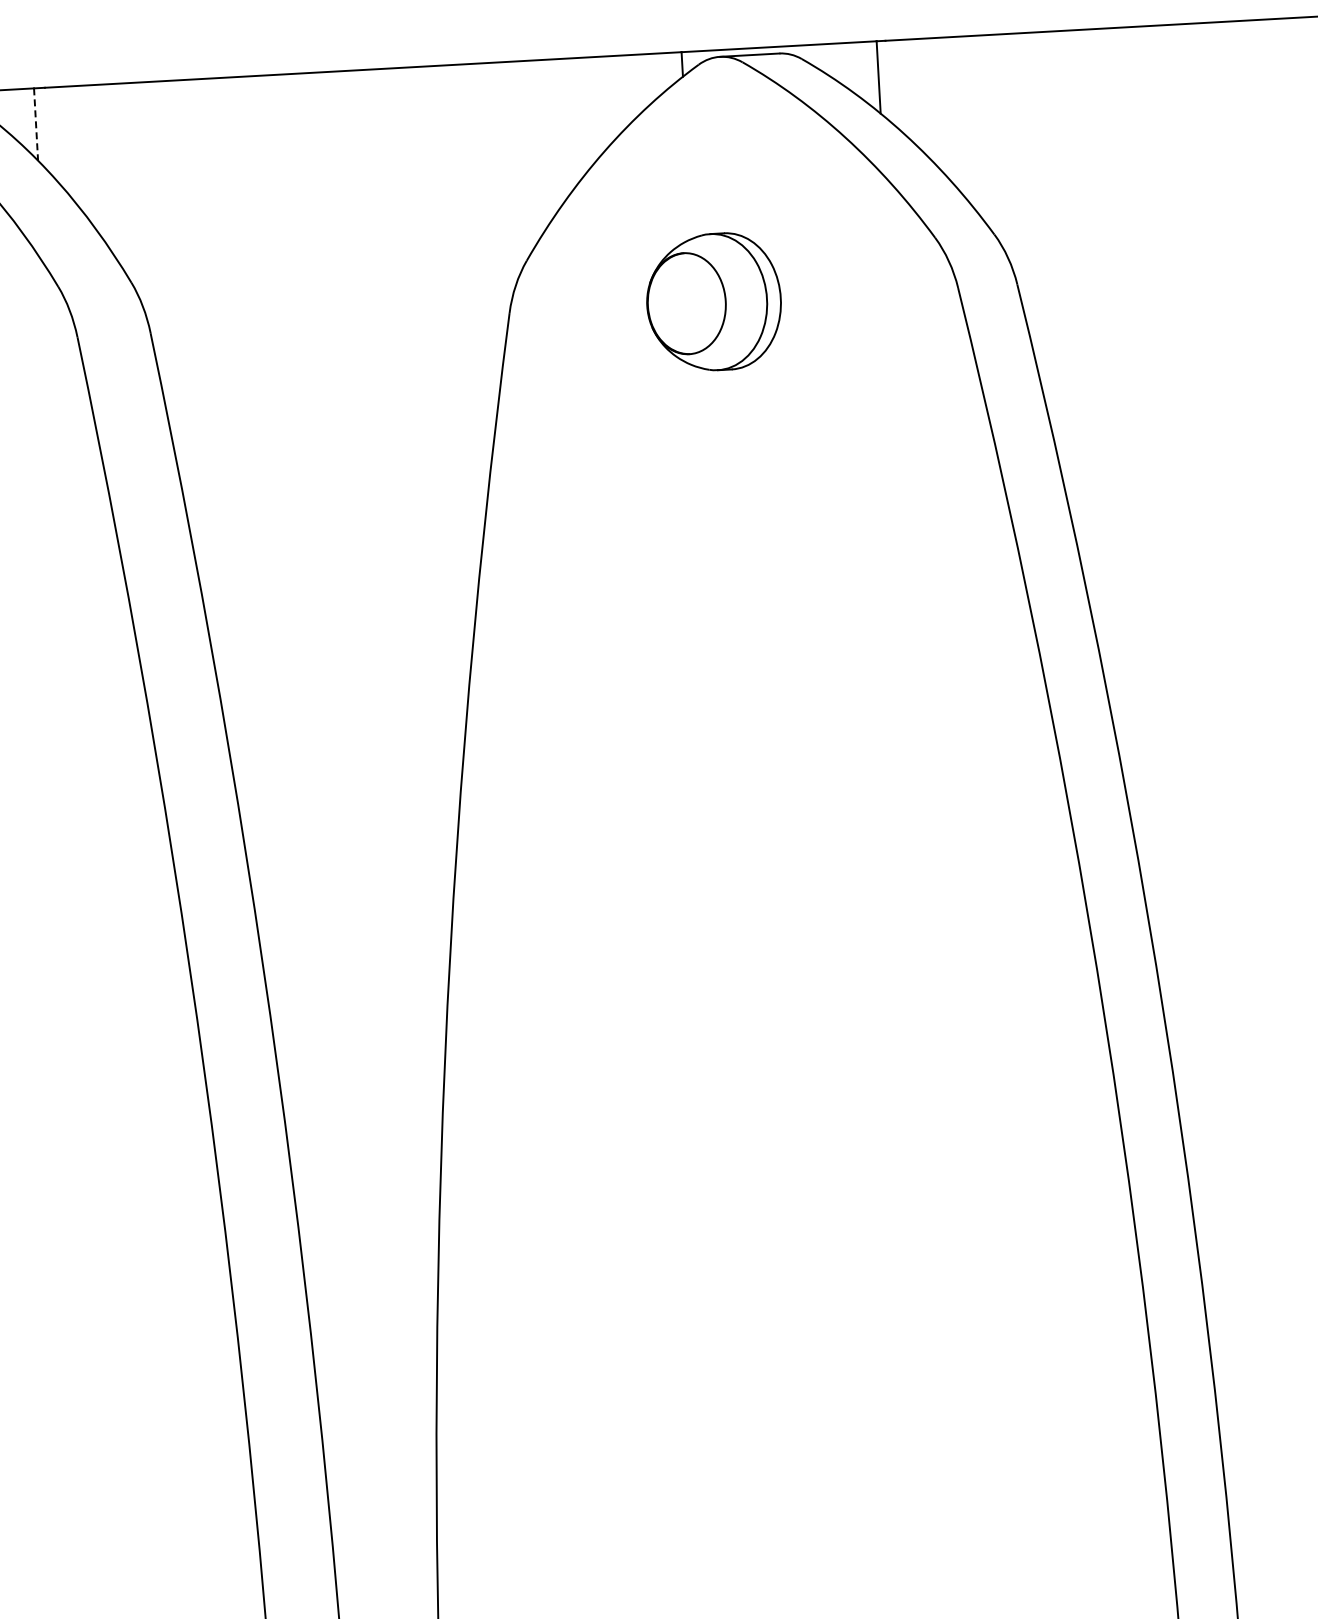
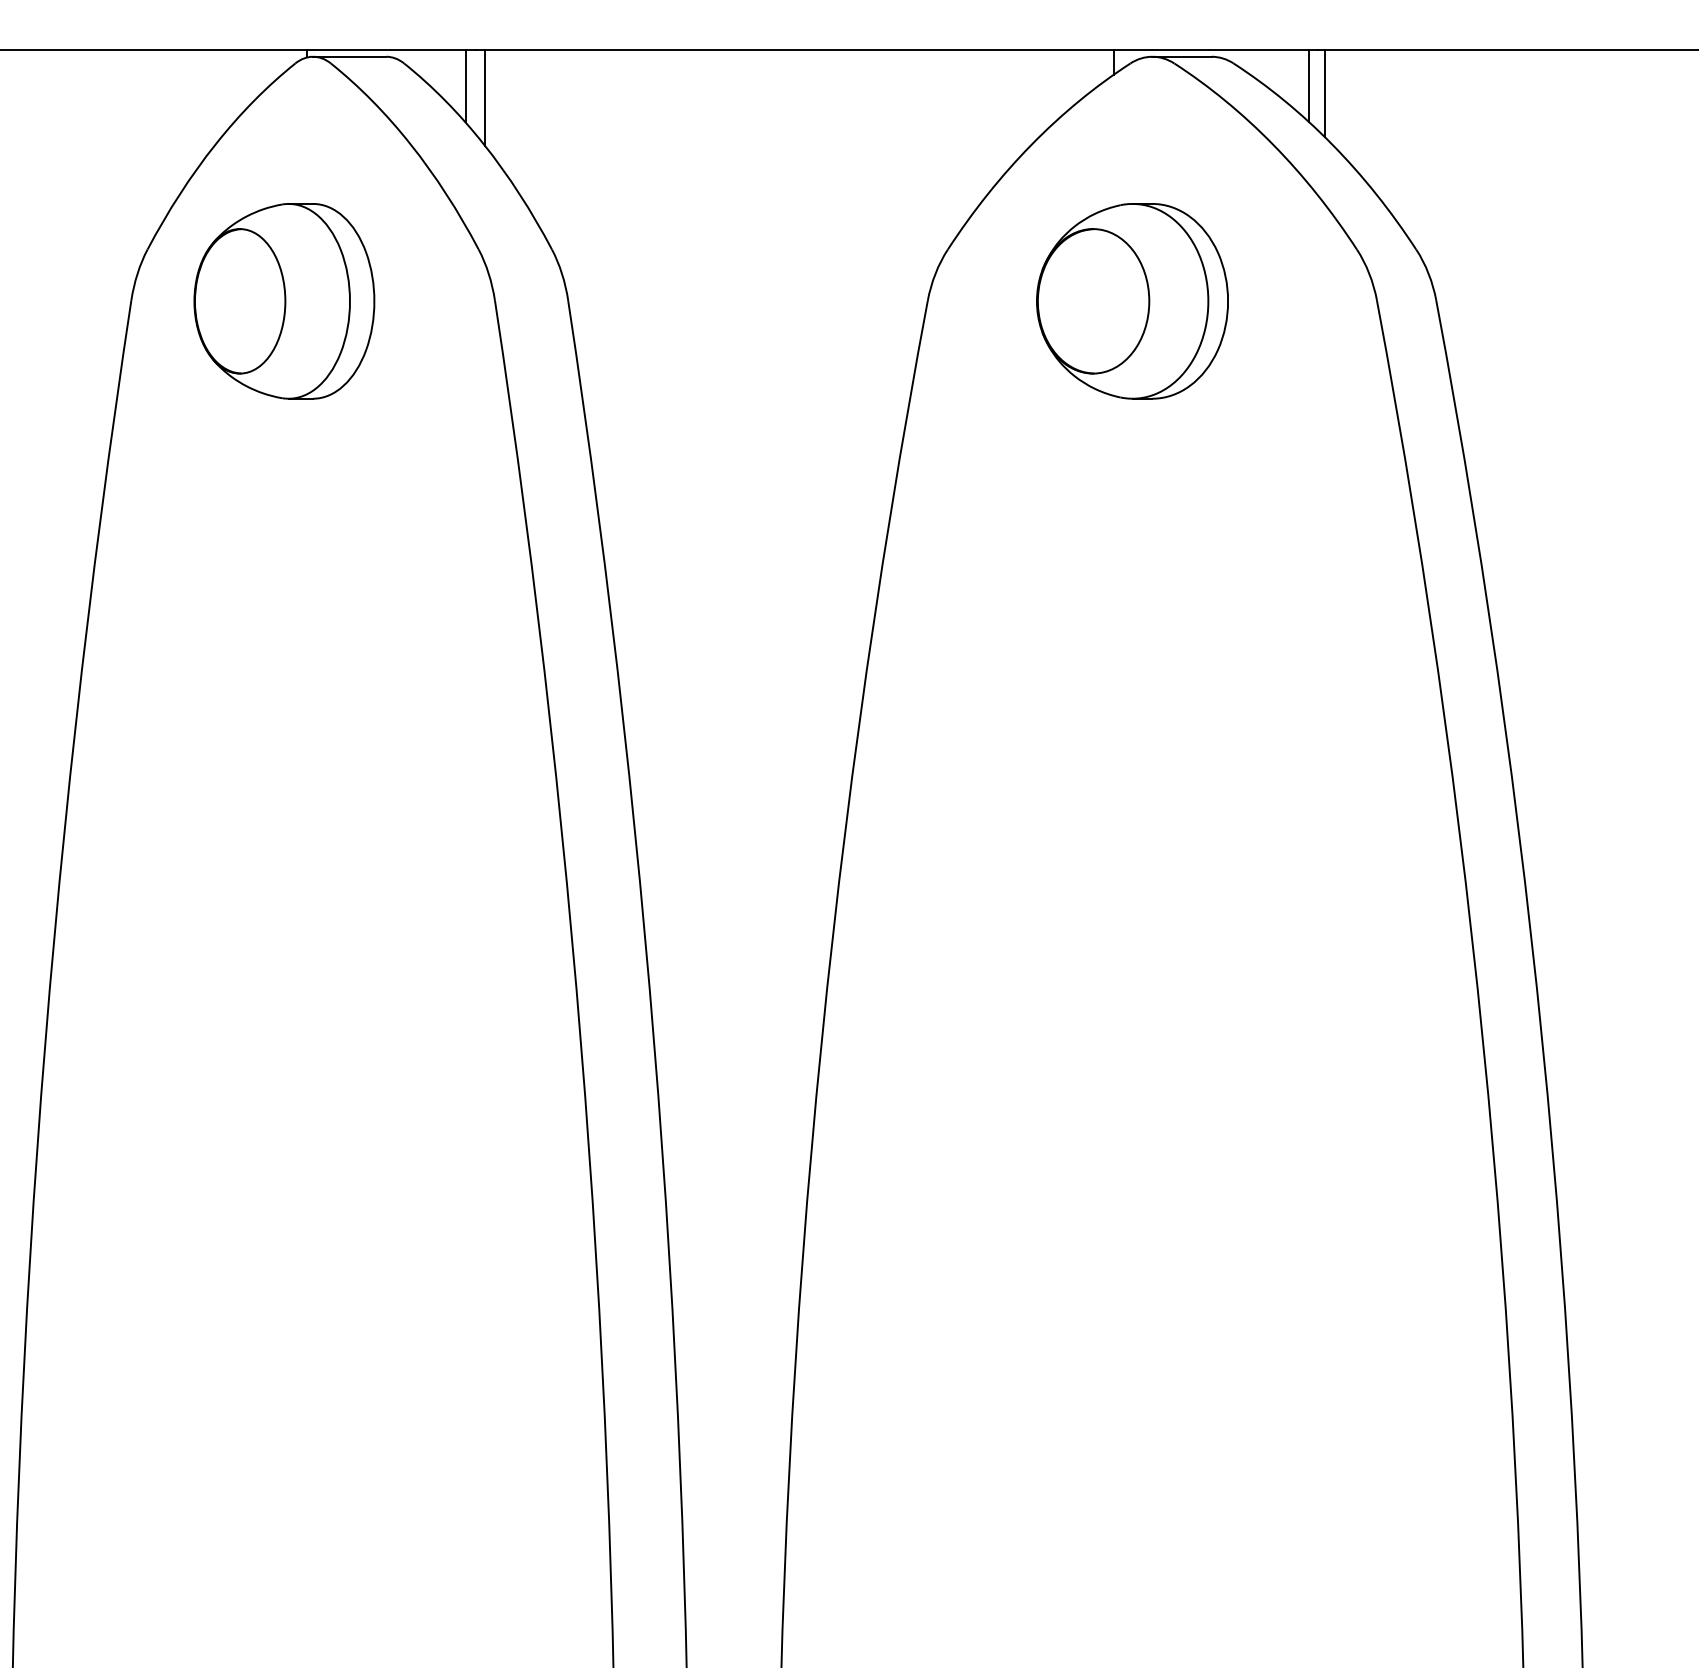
line: (895, 83) -> (1325, 93), added
line: (36, 124) -> (465, 86), dashed -> solid
line: (56, 134) -> (485, 97), added
part: (714, 302) -> (1132, 301), size x1.43

